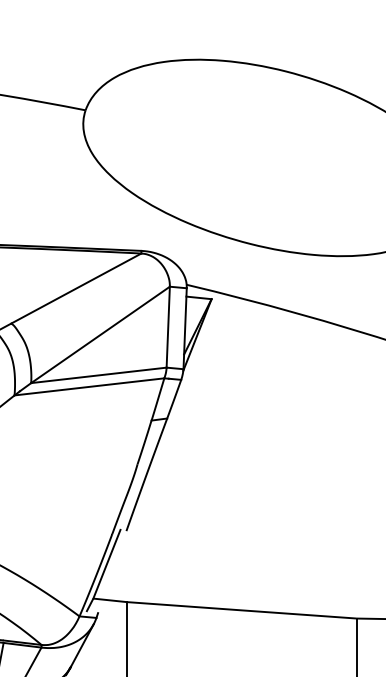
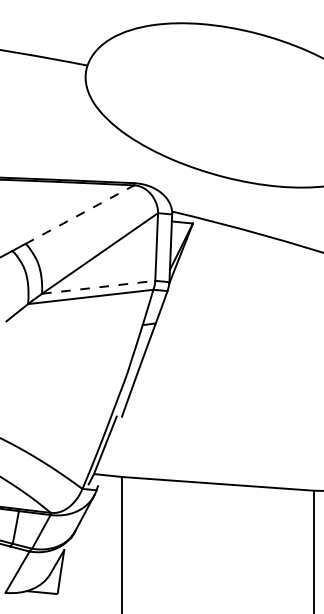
line: (75, 288) -> (79, 214), solid -> dashed
line: (99, 375) -> (99, 287), solid -> dashed

